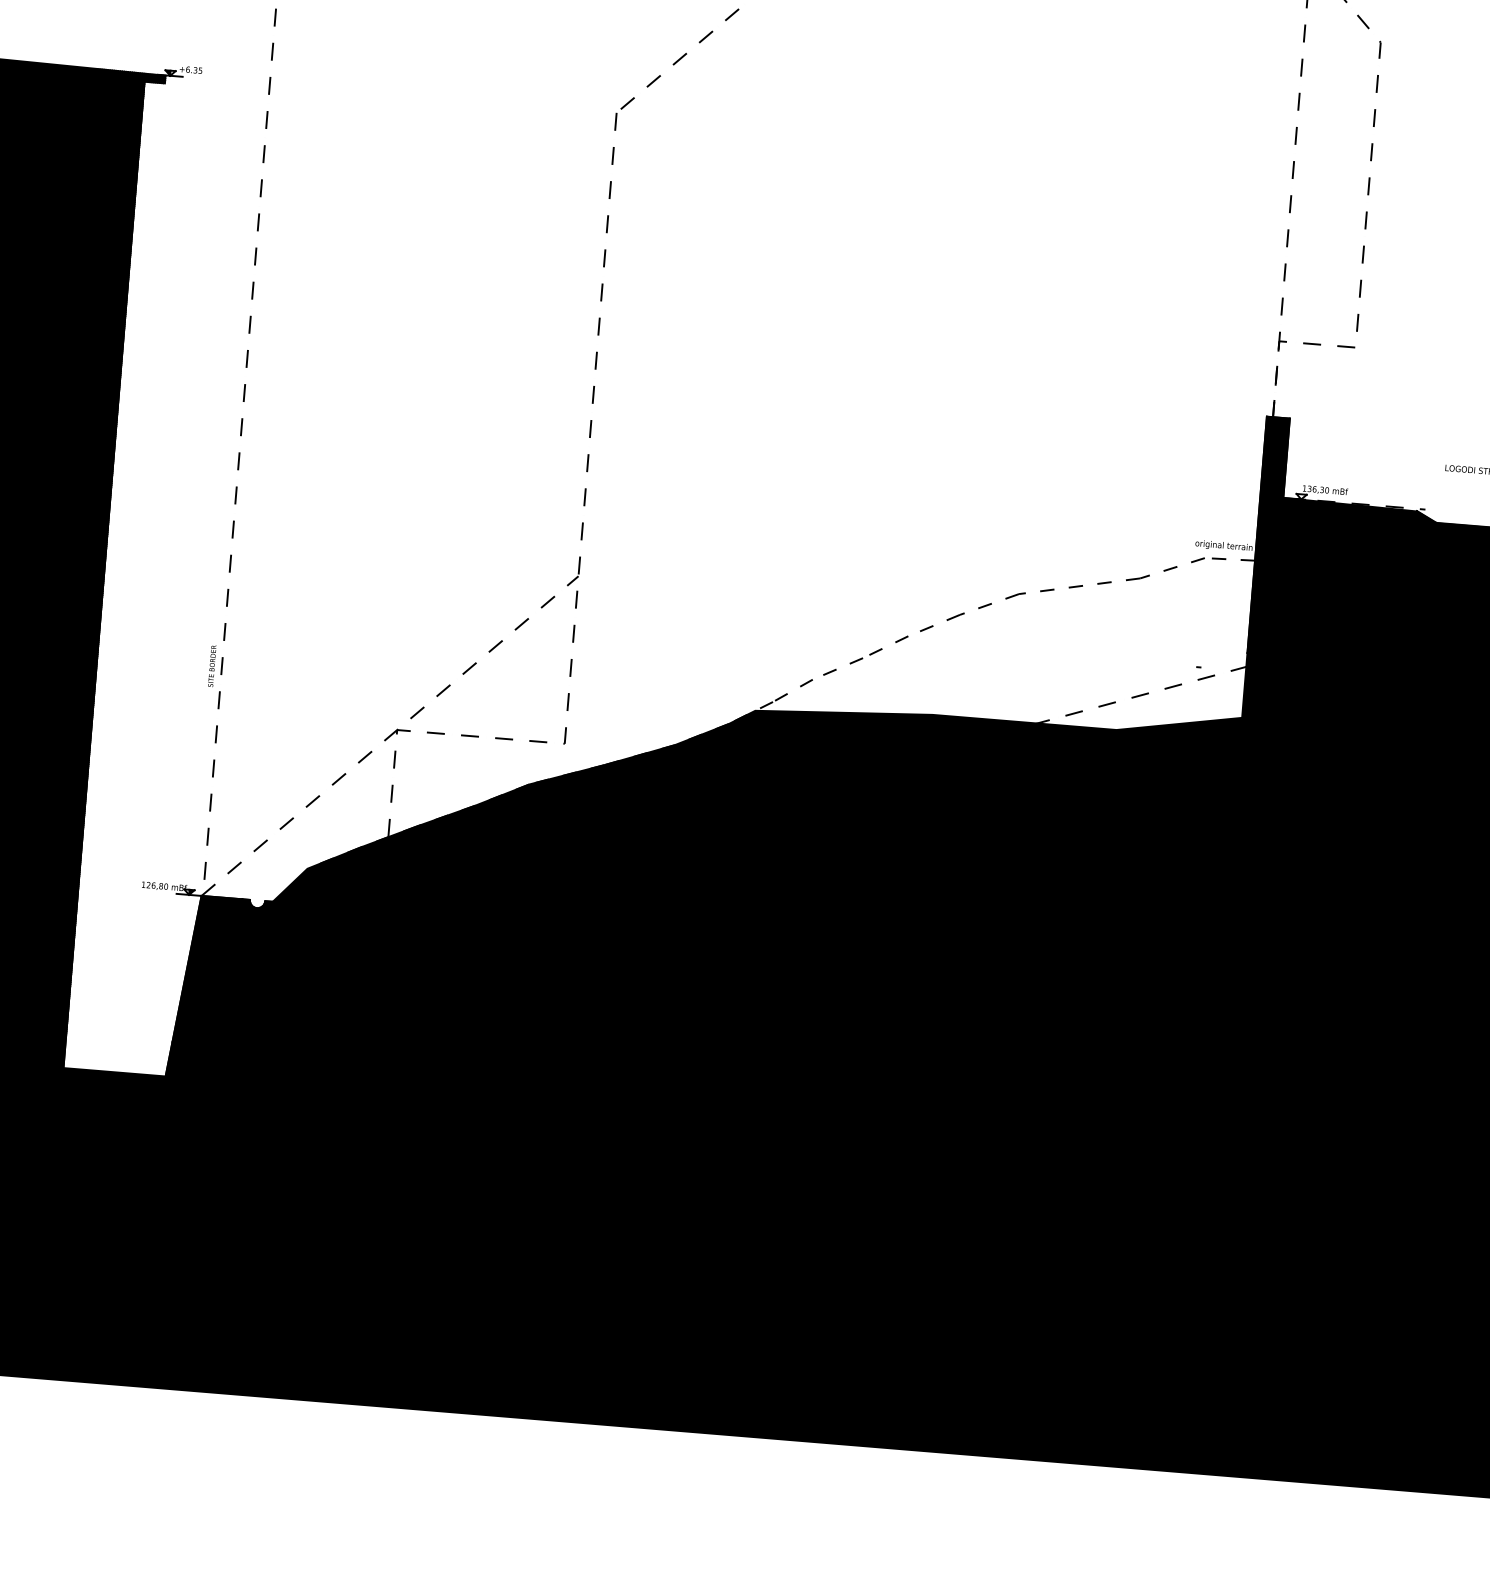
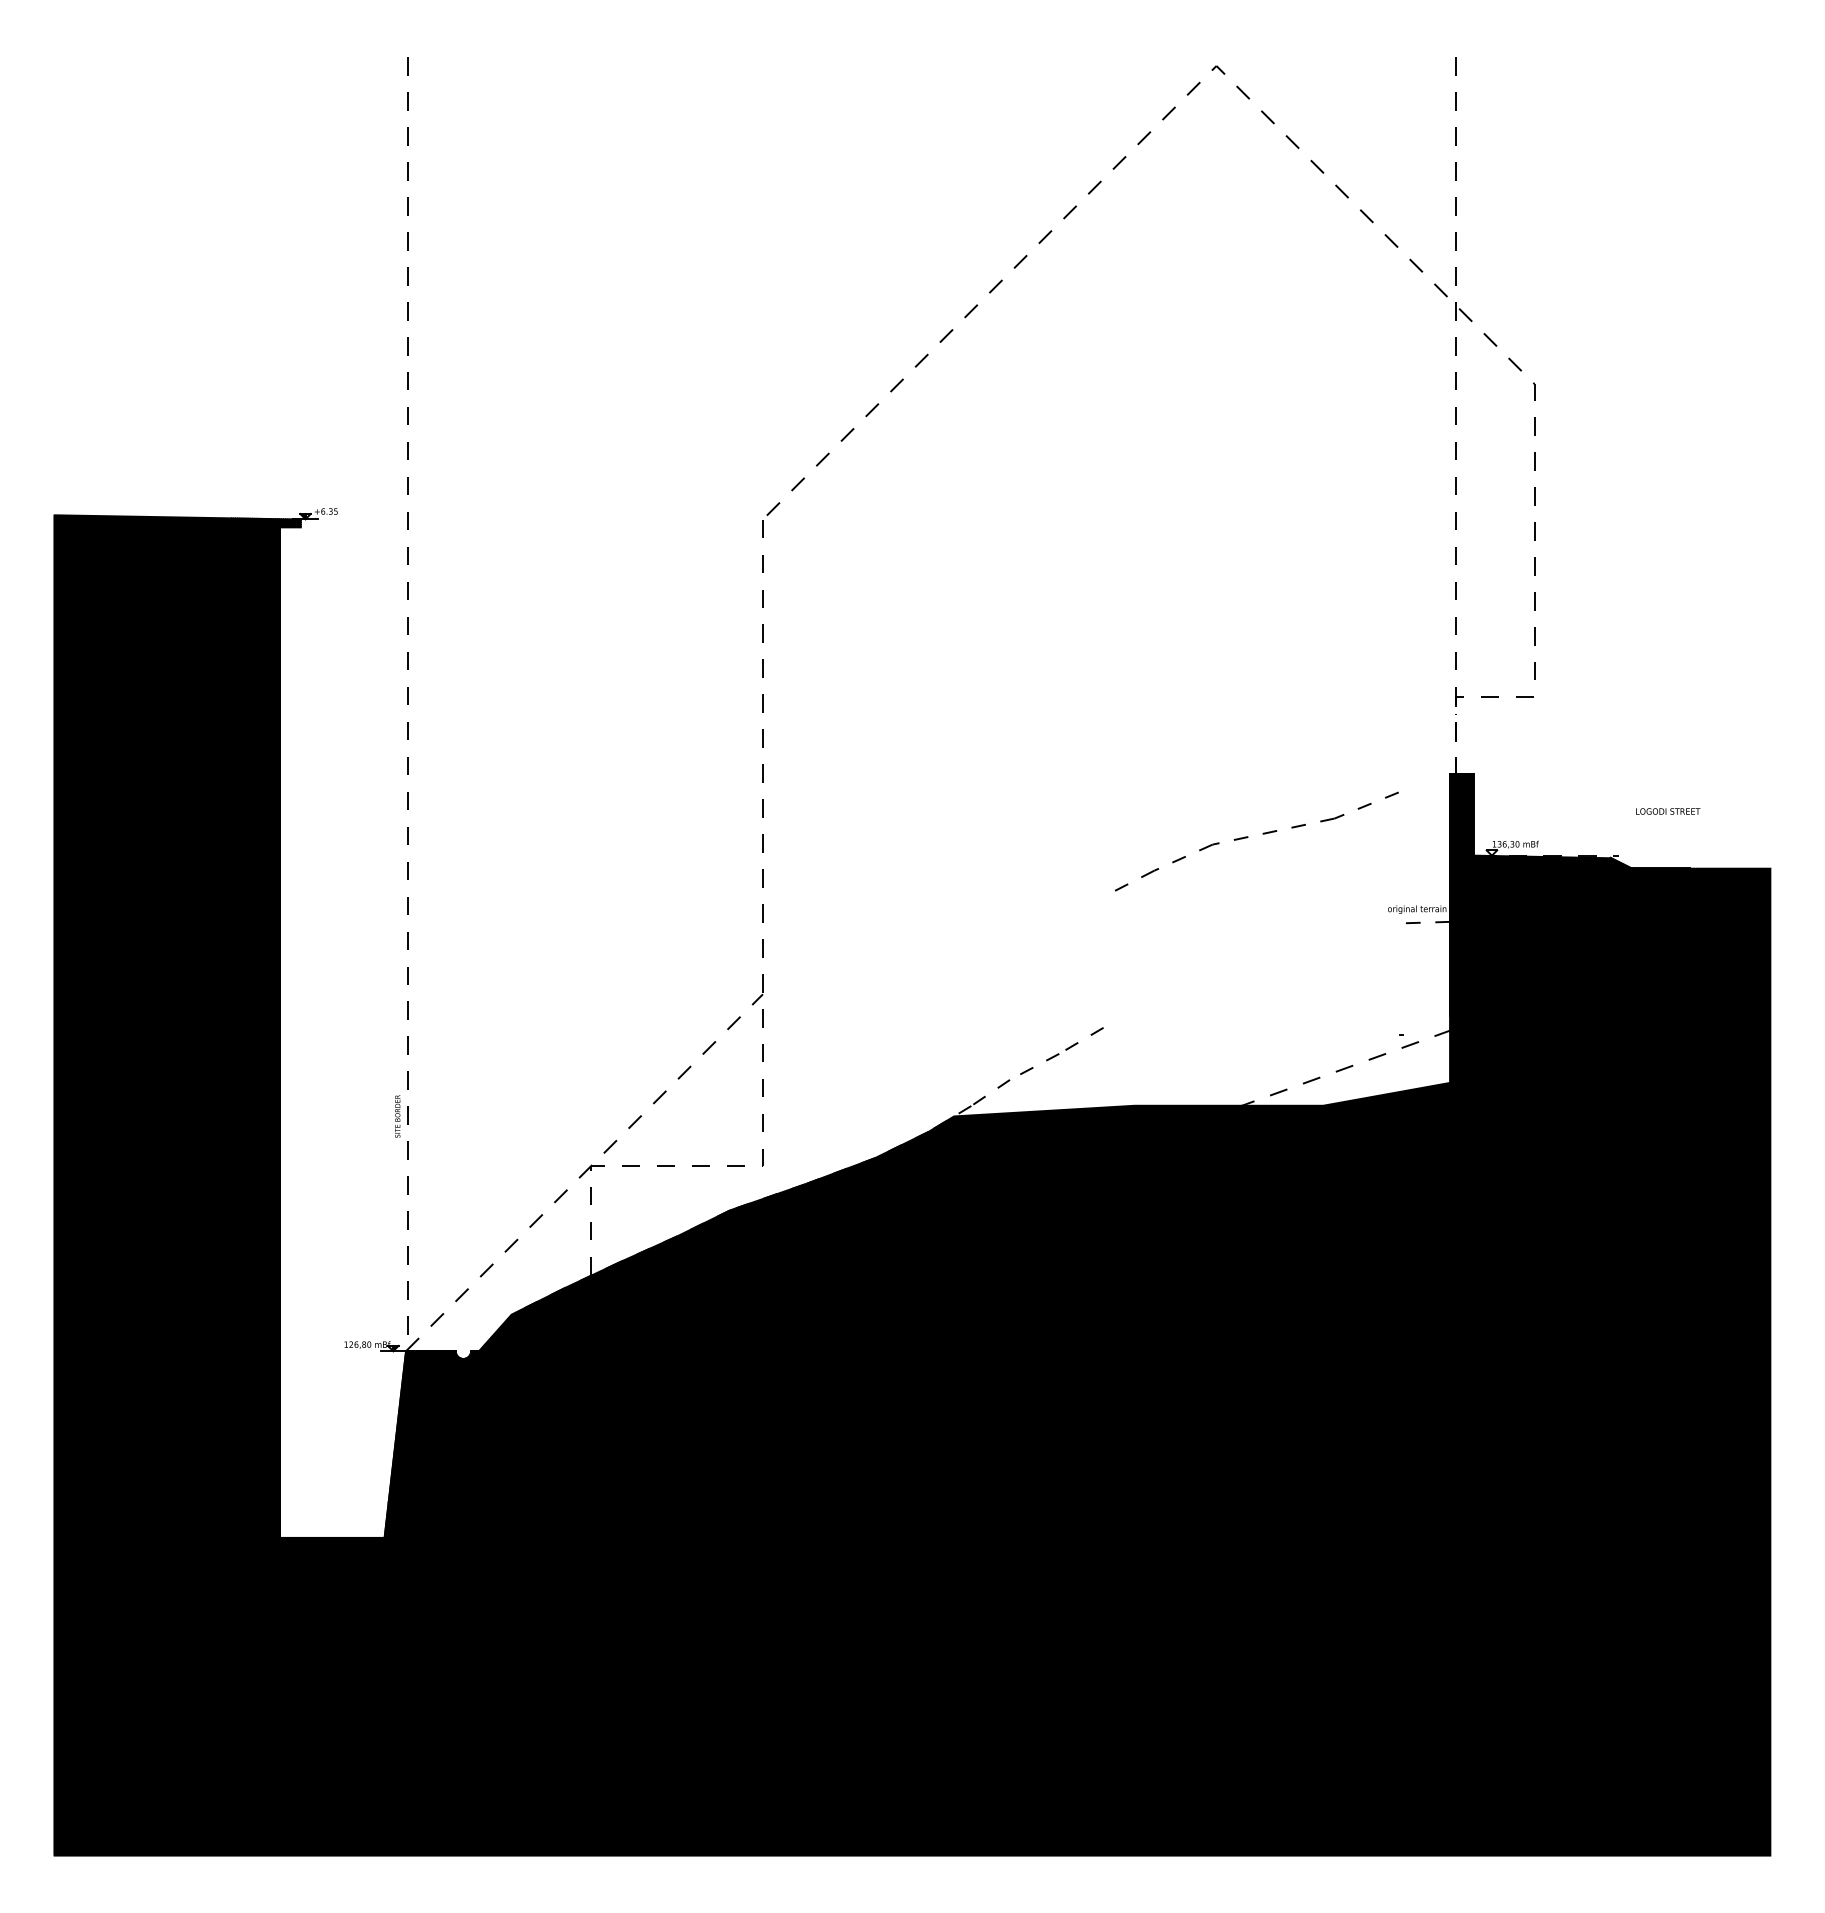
part: (1054, 590) -> (1248, 837), moved

